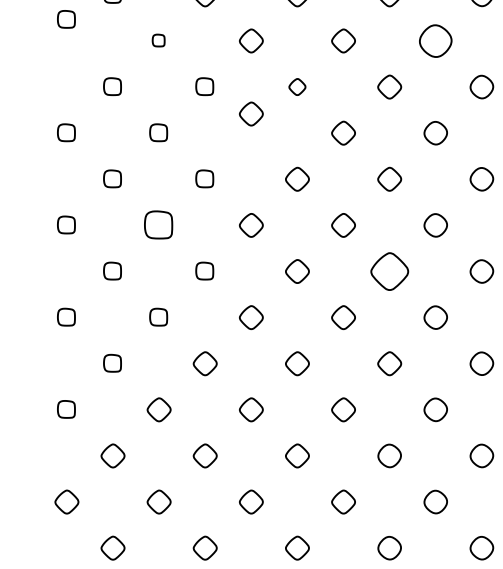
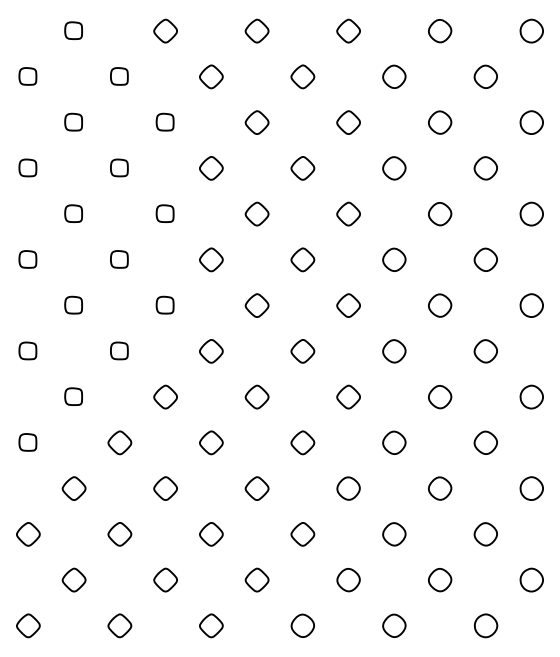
part: (66, 19) -> (27, 76), moved
part: (158, 40) -> (119, 76), size x1.43
part: (435, 40) -> (394, 76), size x0.71
part: (296, 86) -> (256, 122), size x1.43
part: (251, 114) -> (211, 168), moved
part: (158, 225) -> (119, 259), size x0.62
part: (389, 271) -> (348, 305), size x0.62

